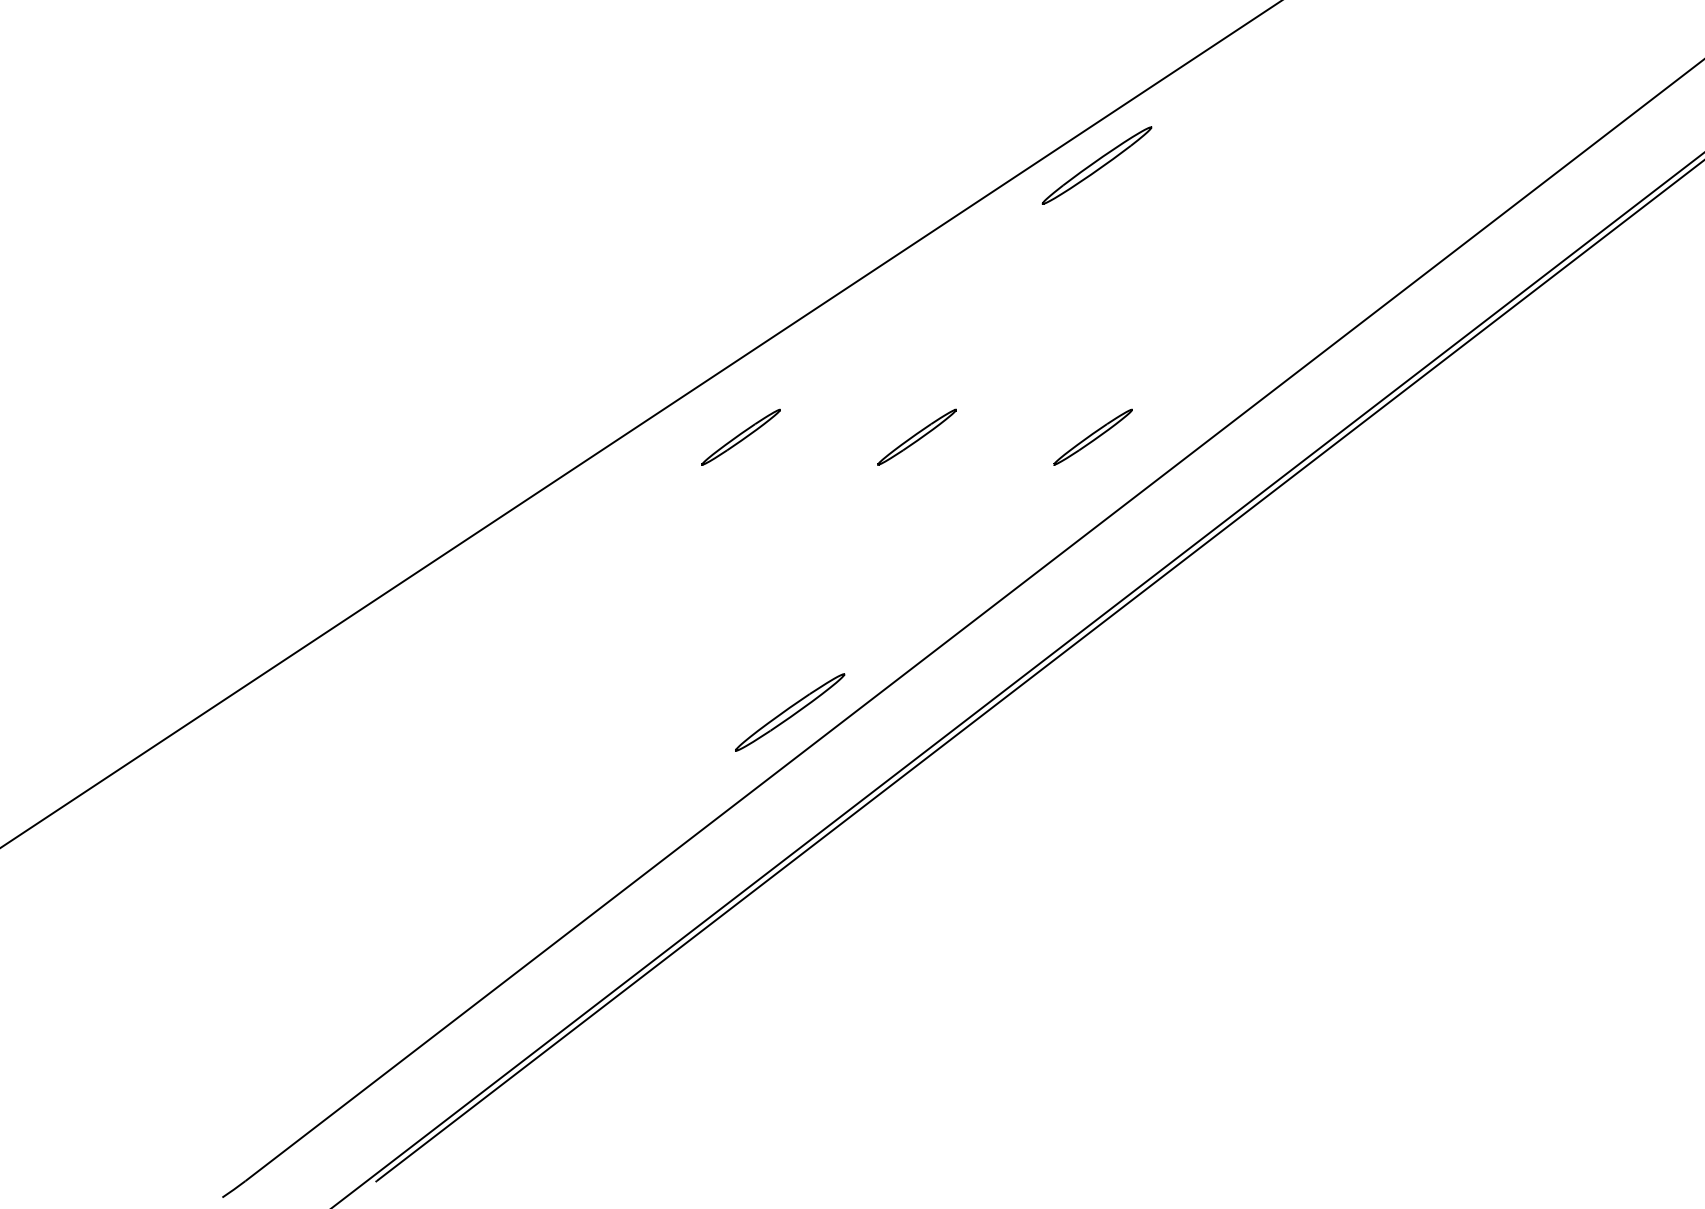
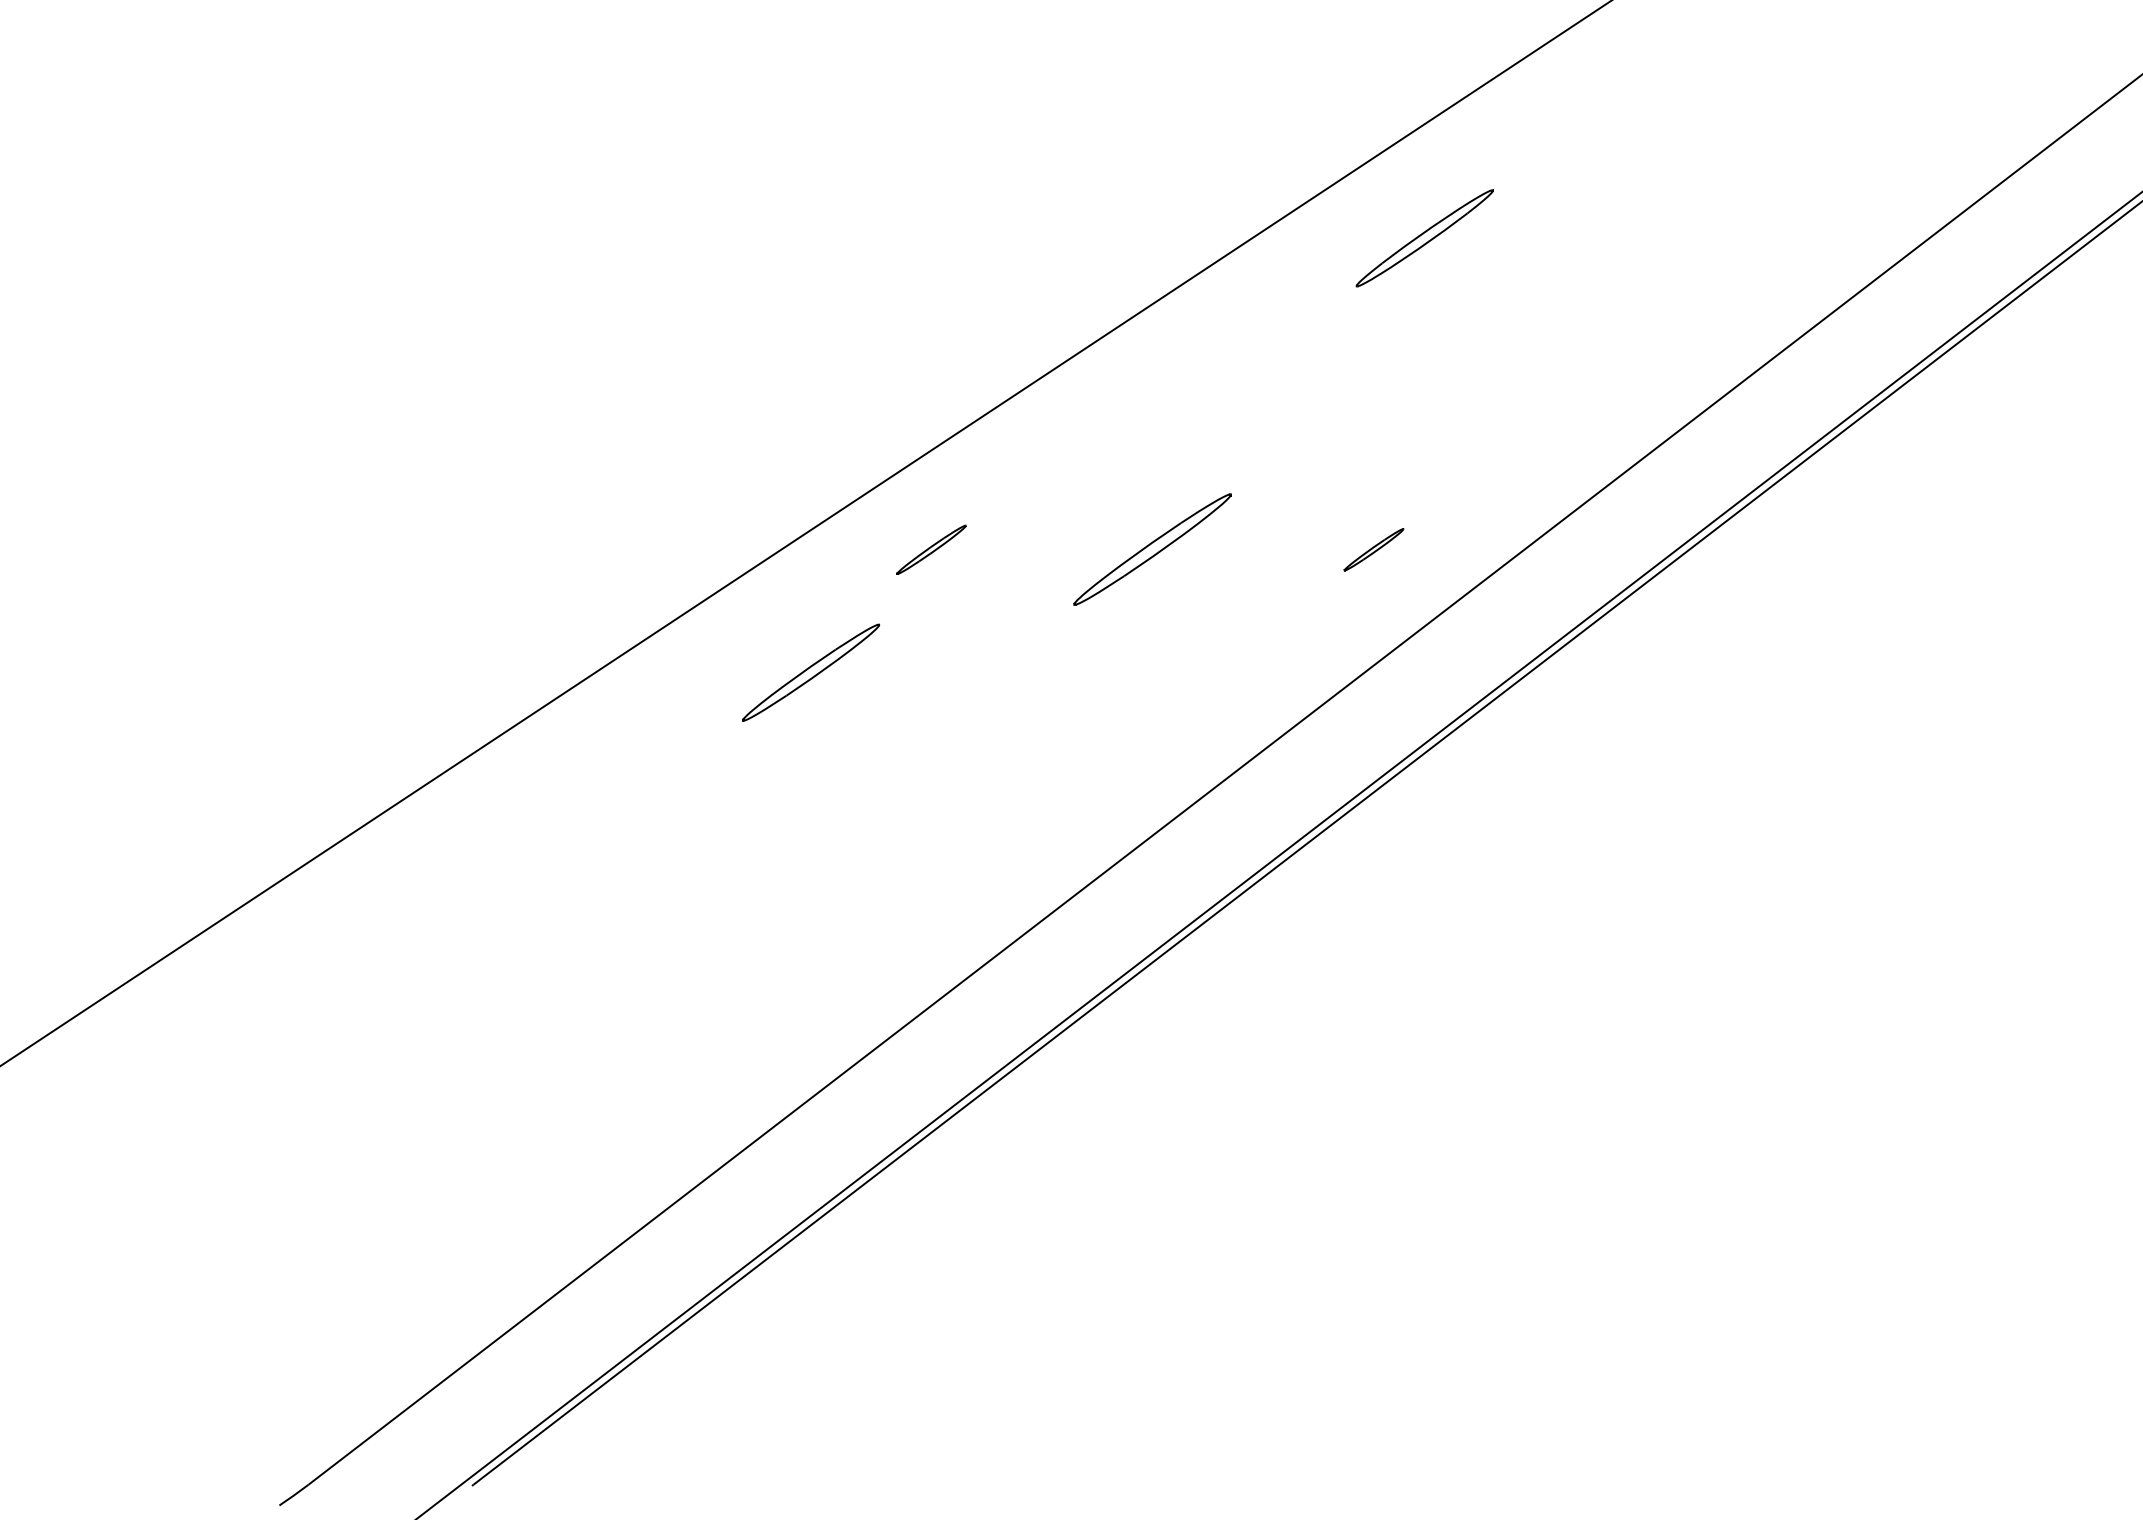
part: (1096, 165) -> (1424, 238), moved
part: (741, 437) -> (931, 549), size x0.7
part: (916, 437) -> (1152, 549), size x1.6
part: (1092, 437) -> (1373, 549), size x0.6
part: (790, 712) -> (811, 672), moved

